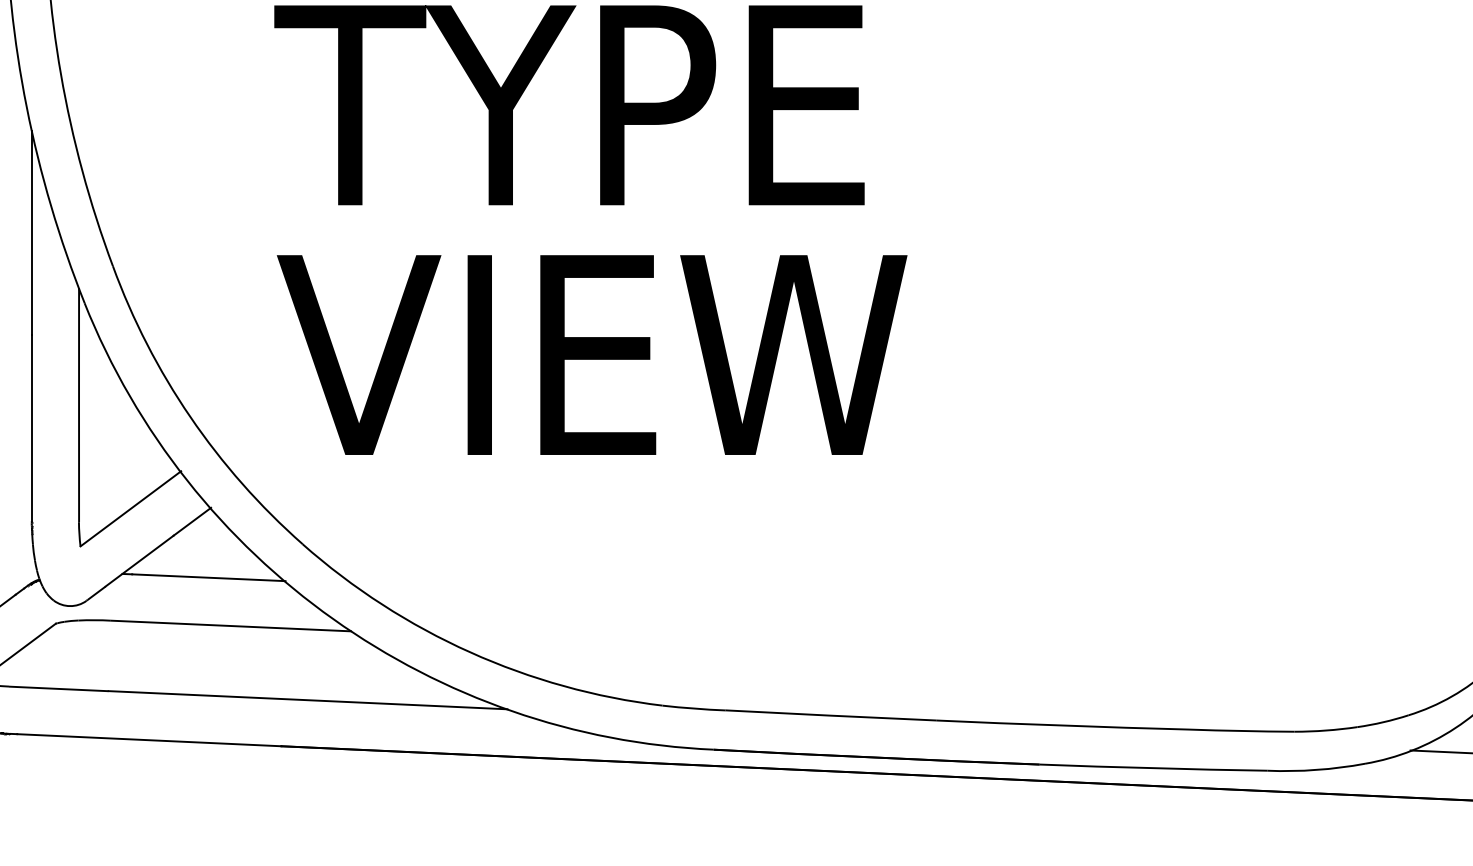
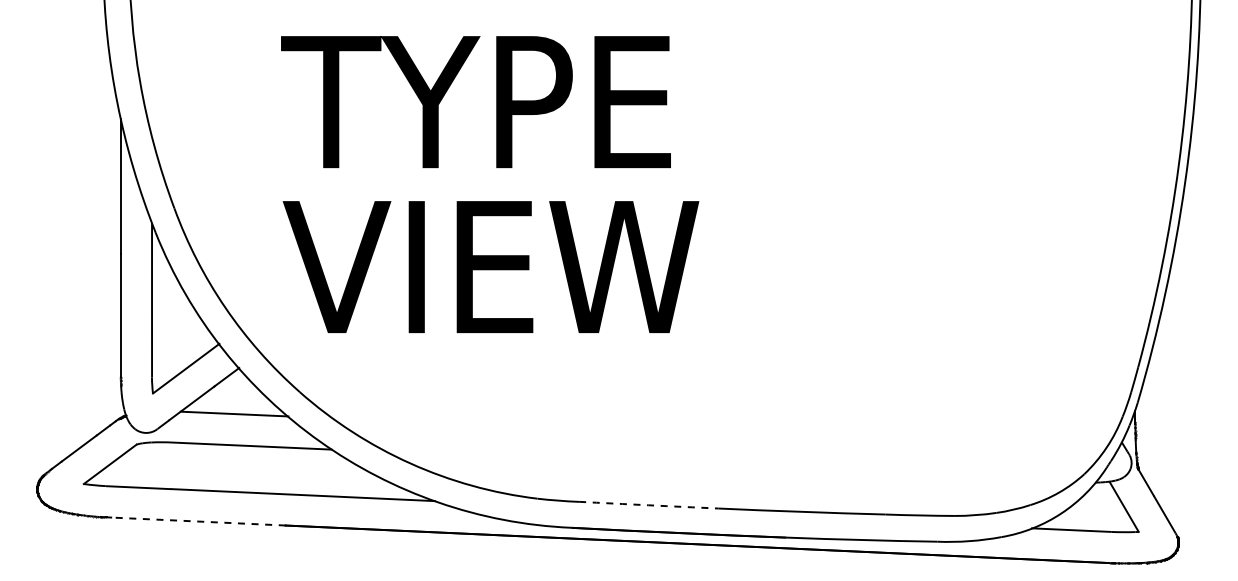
arc: (830, 715) -> (648, 505), solid -> dashed
line: (147, 740) -> (197, 521), solid -> dashed

